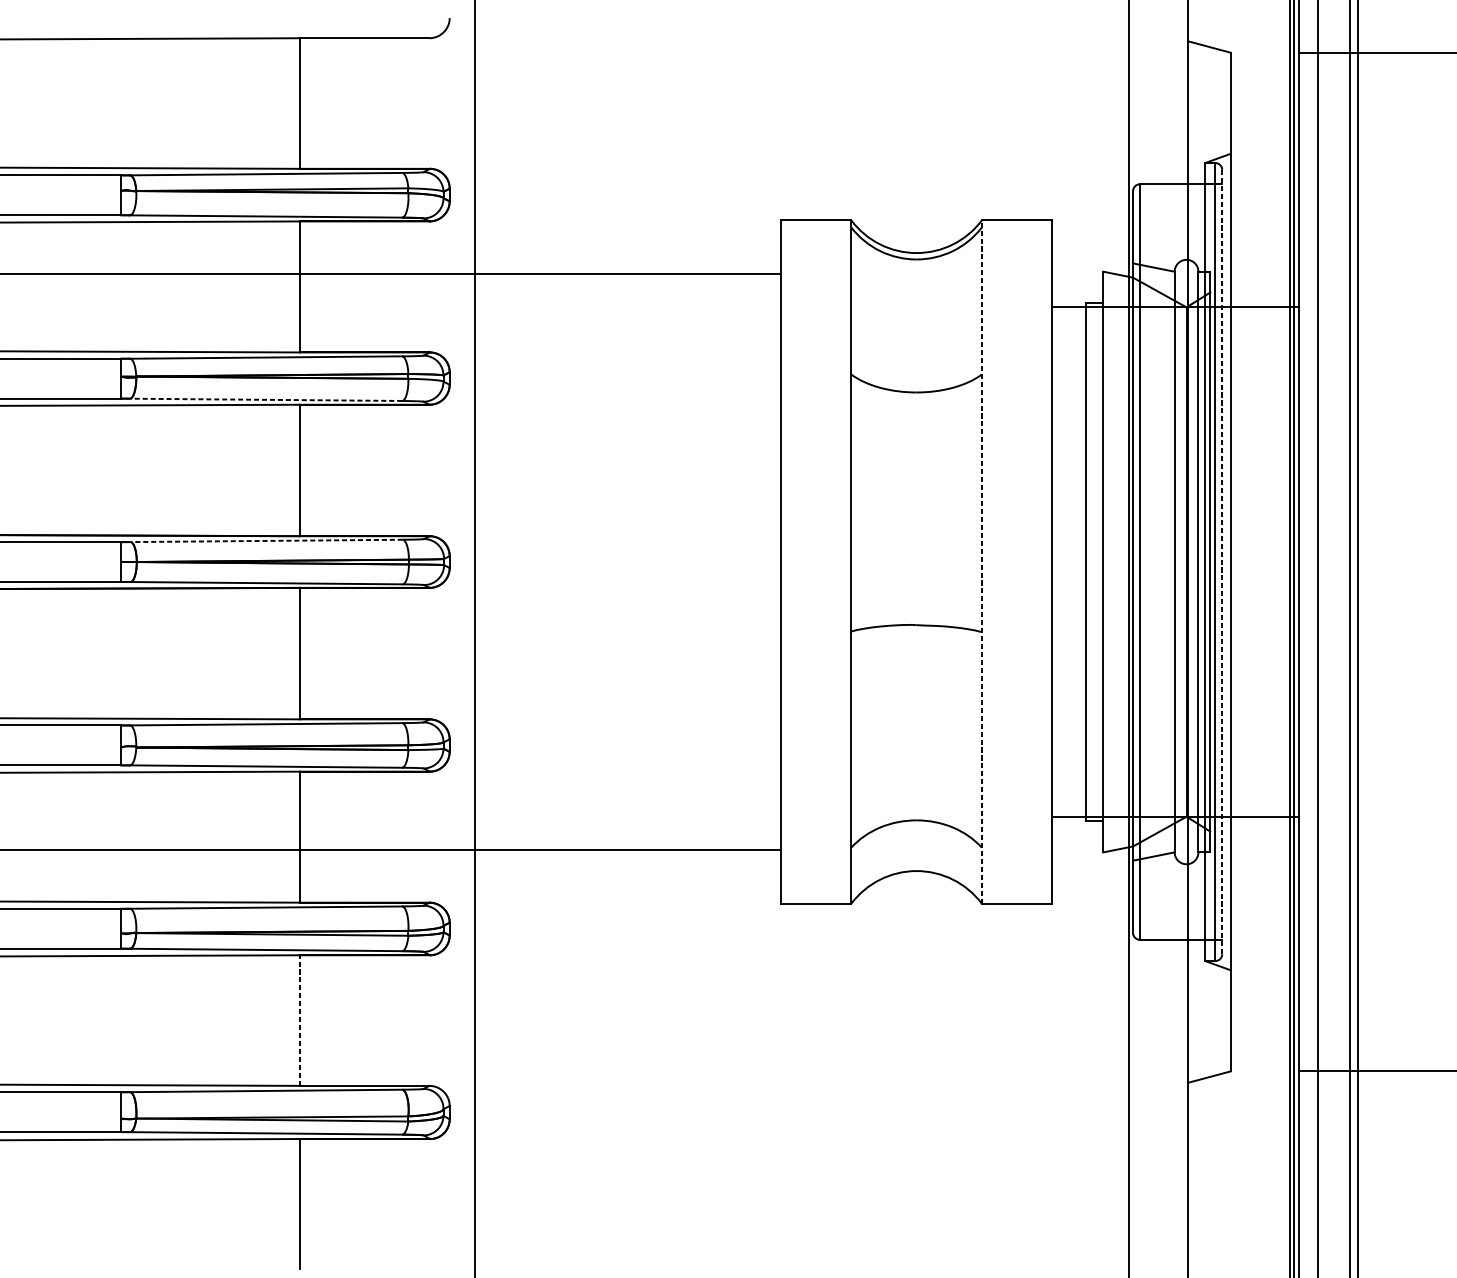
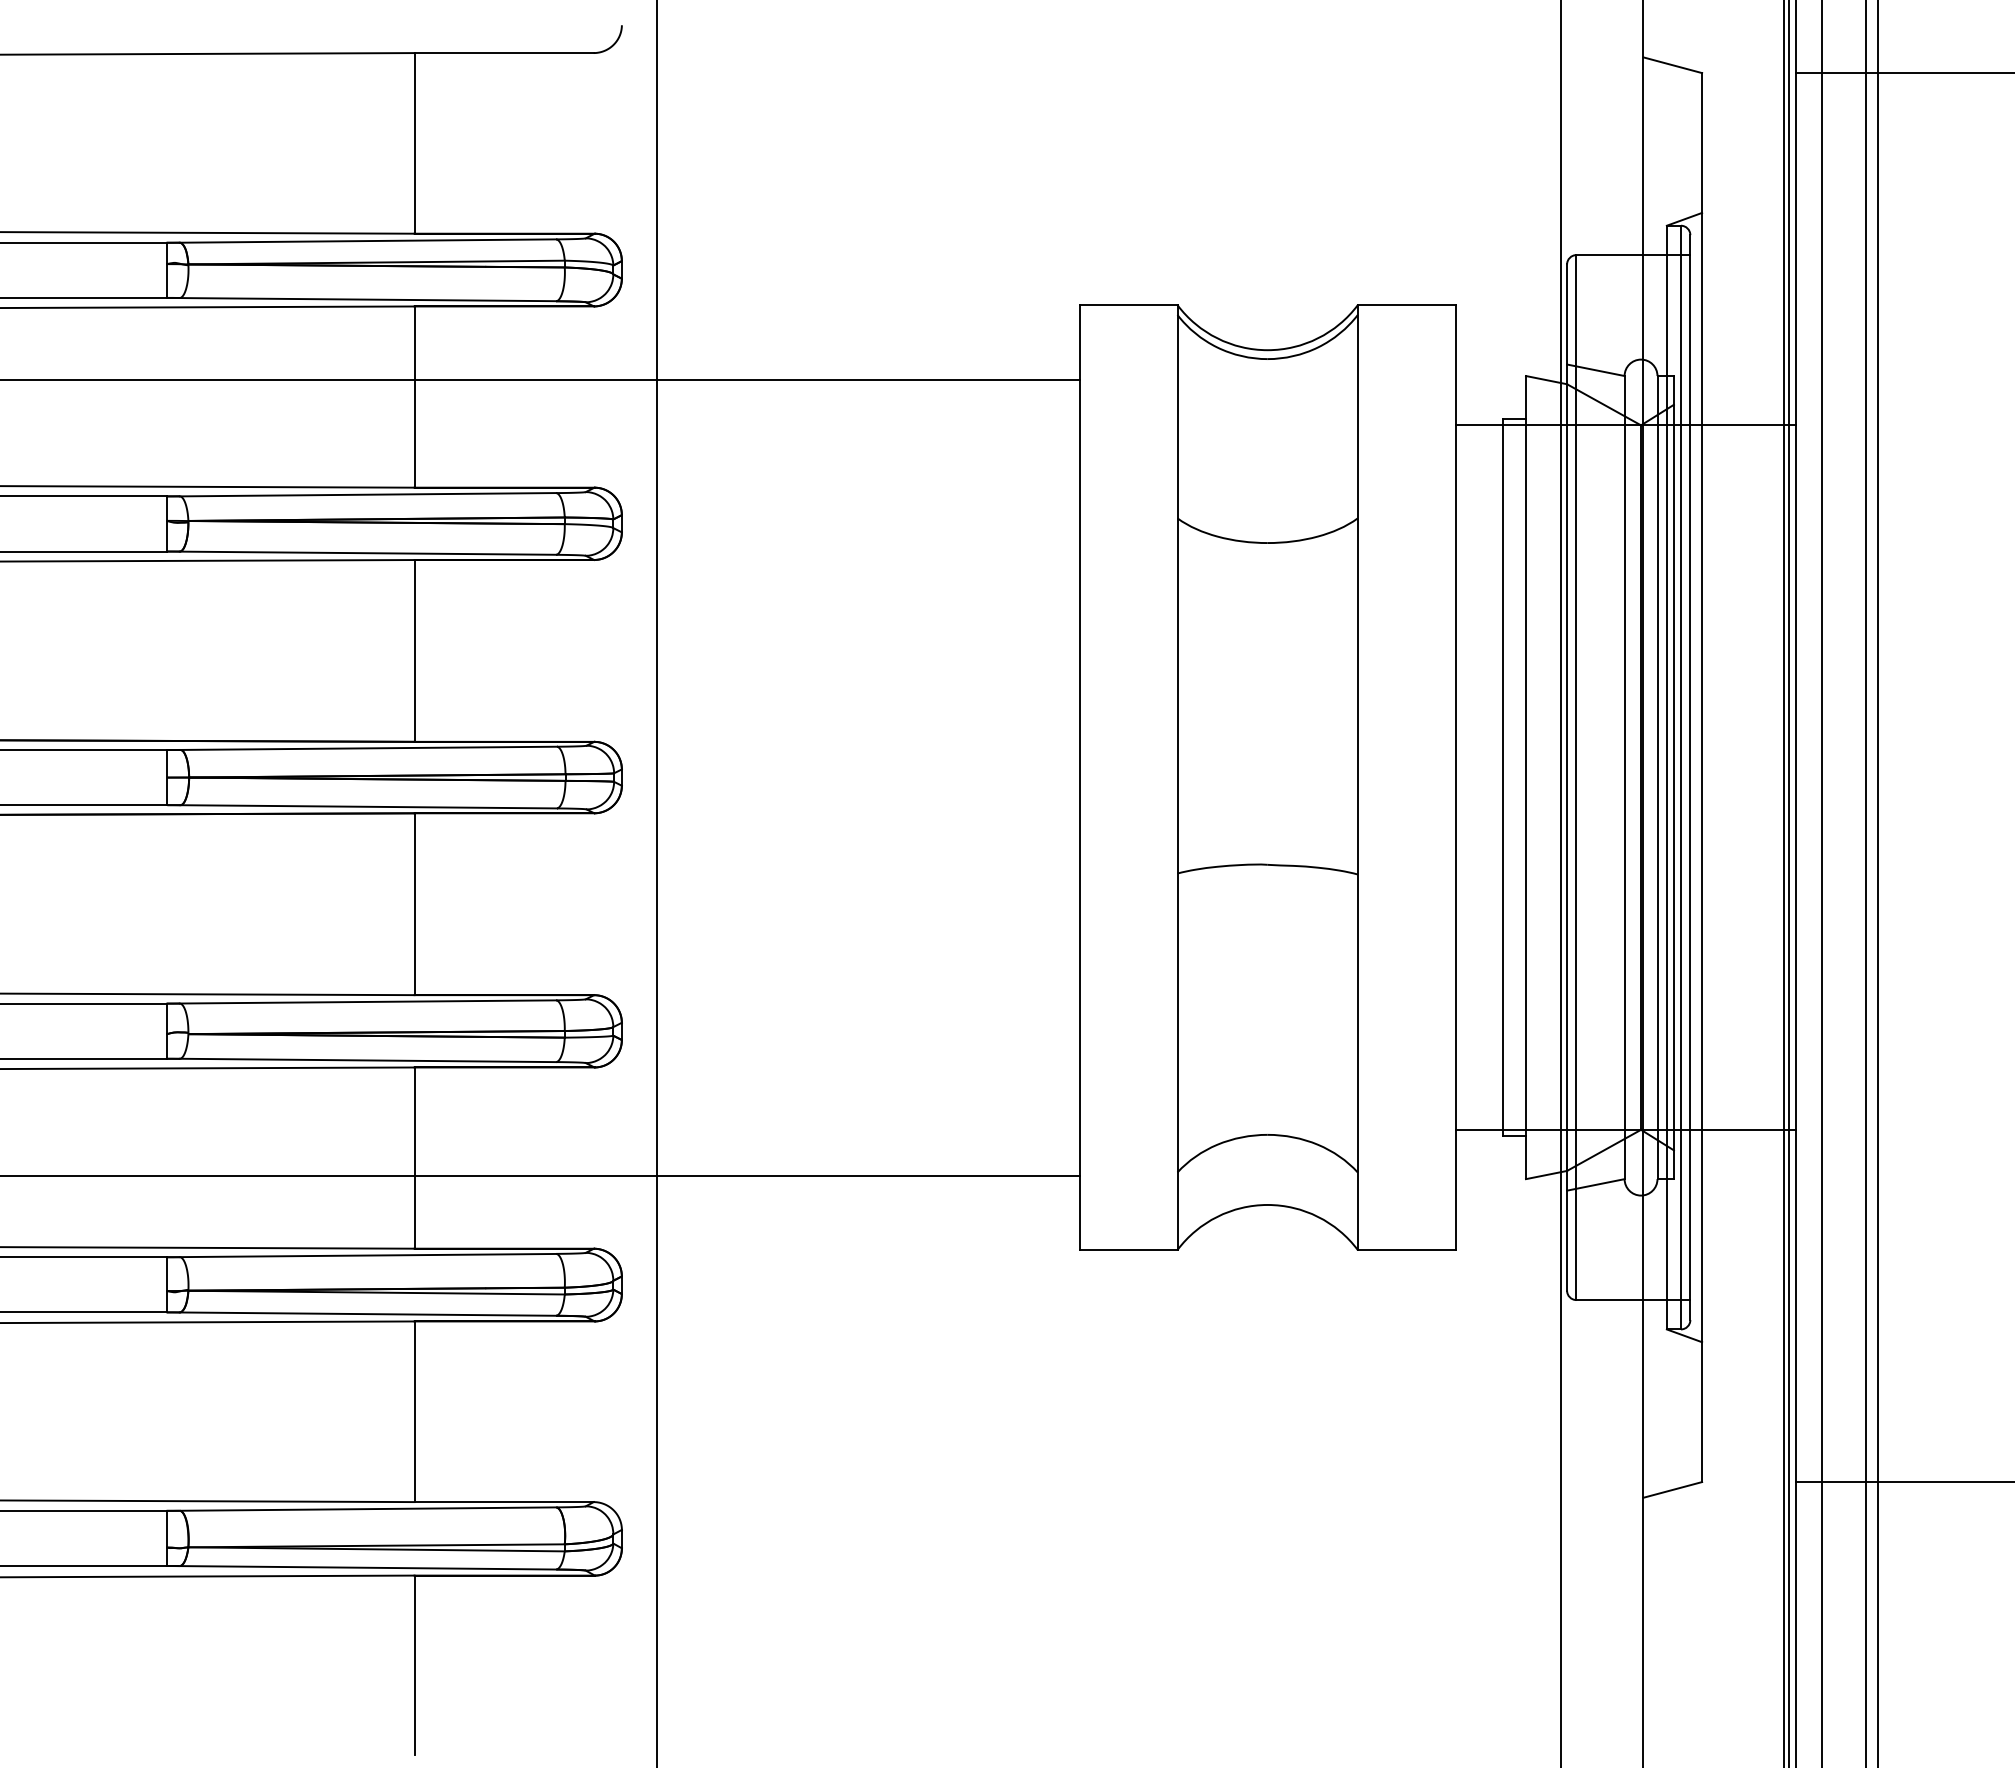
line: (265, 400) -> (367, 553), dashed -> solid
line: (266, 541) -> (368, 748), dashed -> solid
line: (981, 562) -> (1357, 777), dashed -> solid
line: (1222, 562) -> (1690, 777), dashed -> solid
line: (299, 1020) -> (414, 1411), dashed -> solid

